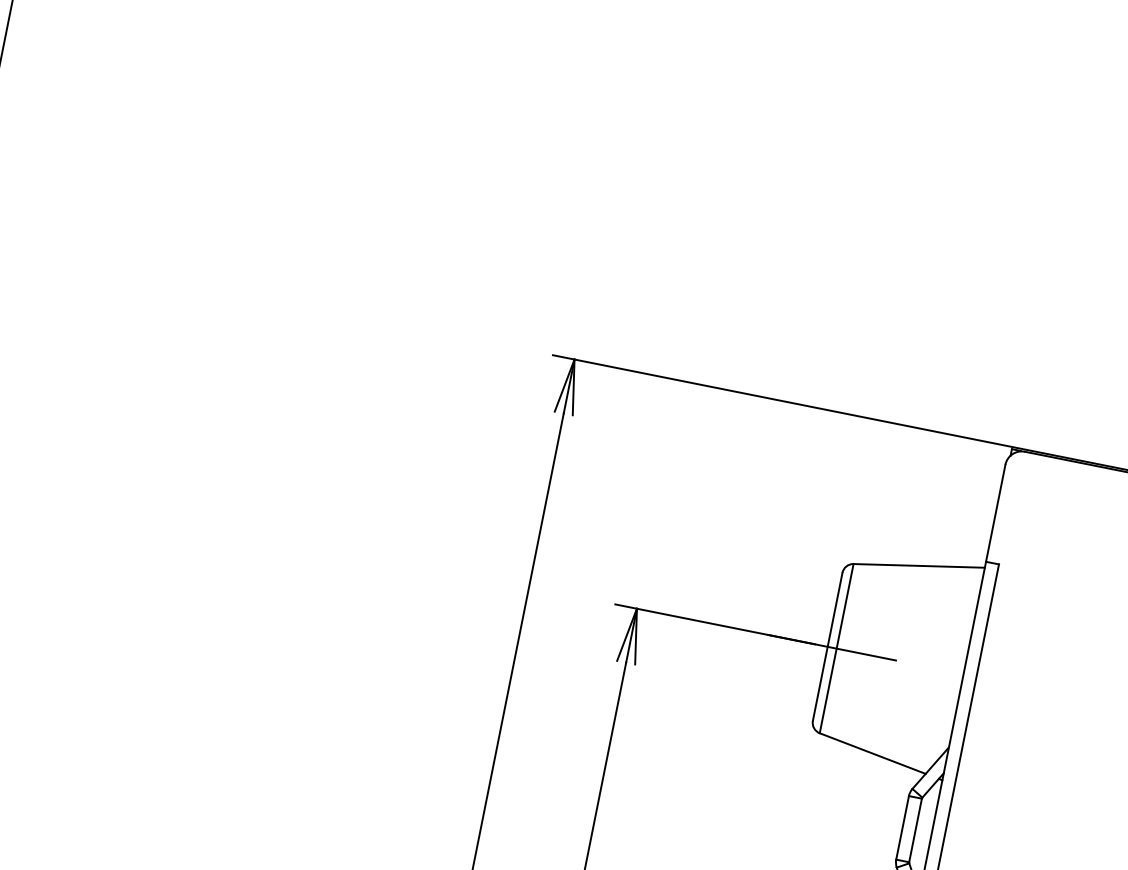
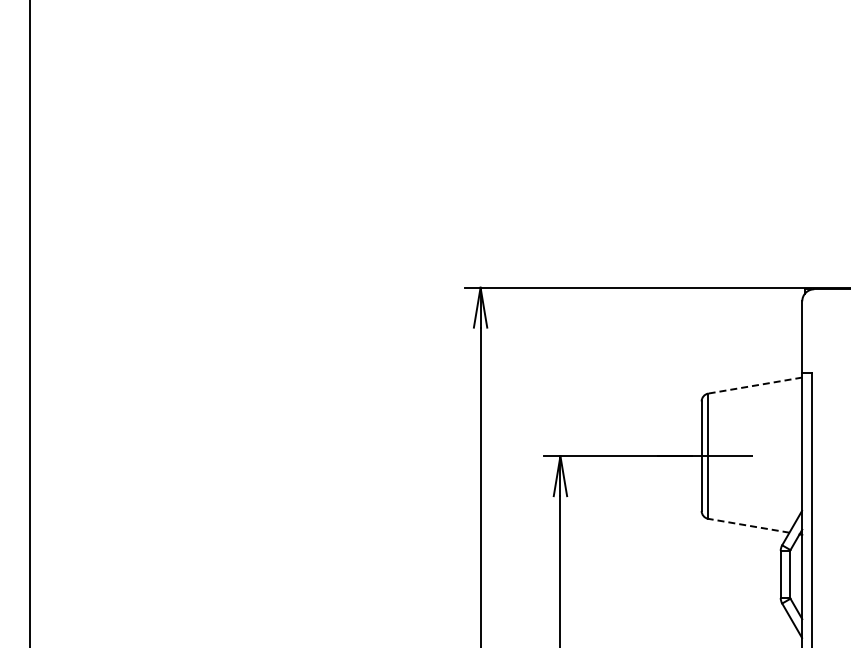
line: (919, 565) -> (755, 385), solid -> dashed
line: (872, 753) -> (748, 525), solid -> dashed

